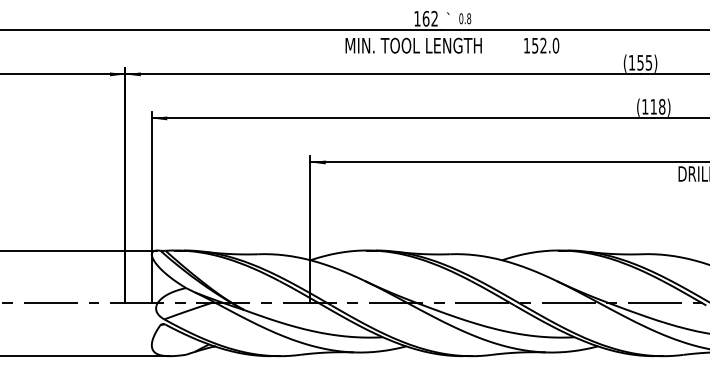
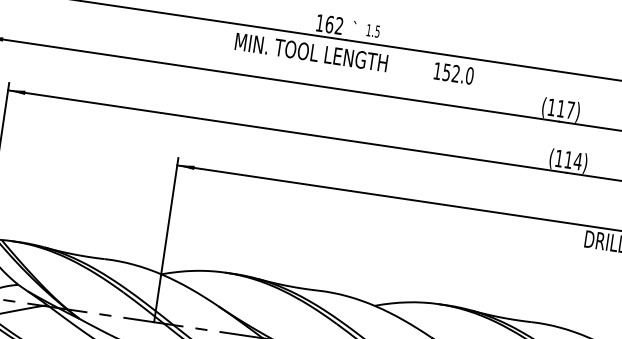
text: (465, 18) -> (373, 30), 0.8 -> 1.5
text: (644, 62) -> (565, 109), (155) -> (117)
text: (661, 106) -> (577, 160), (118) -> (114)

